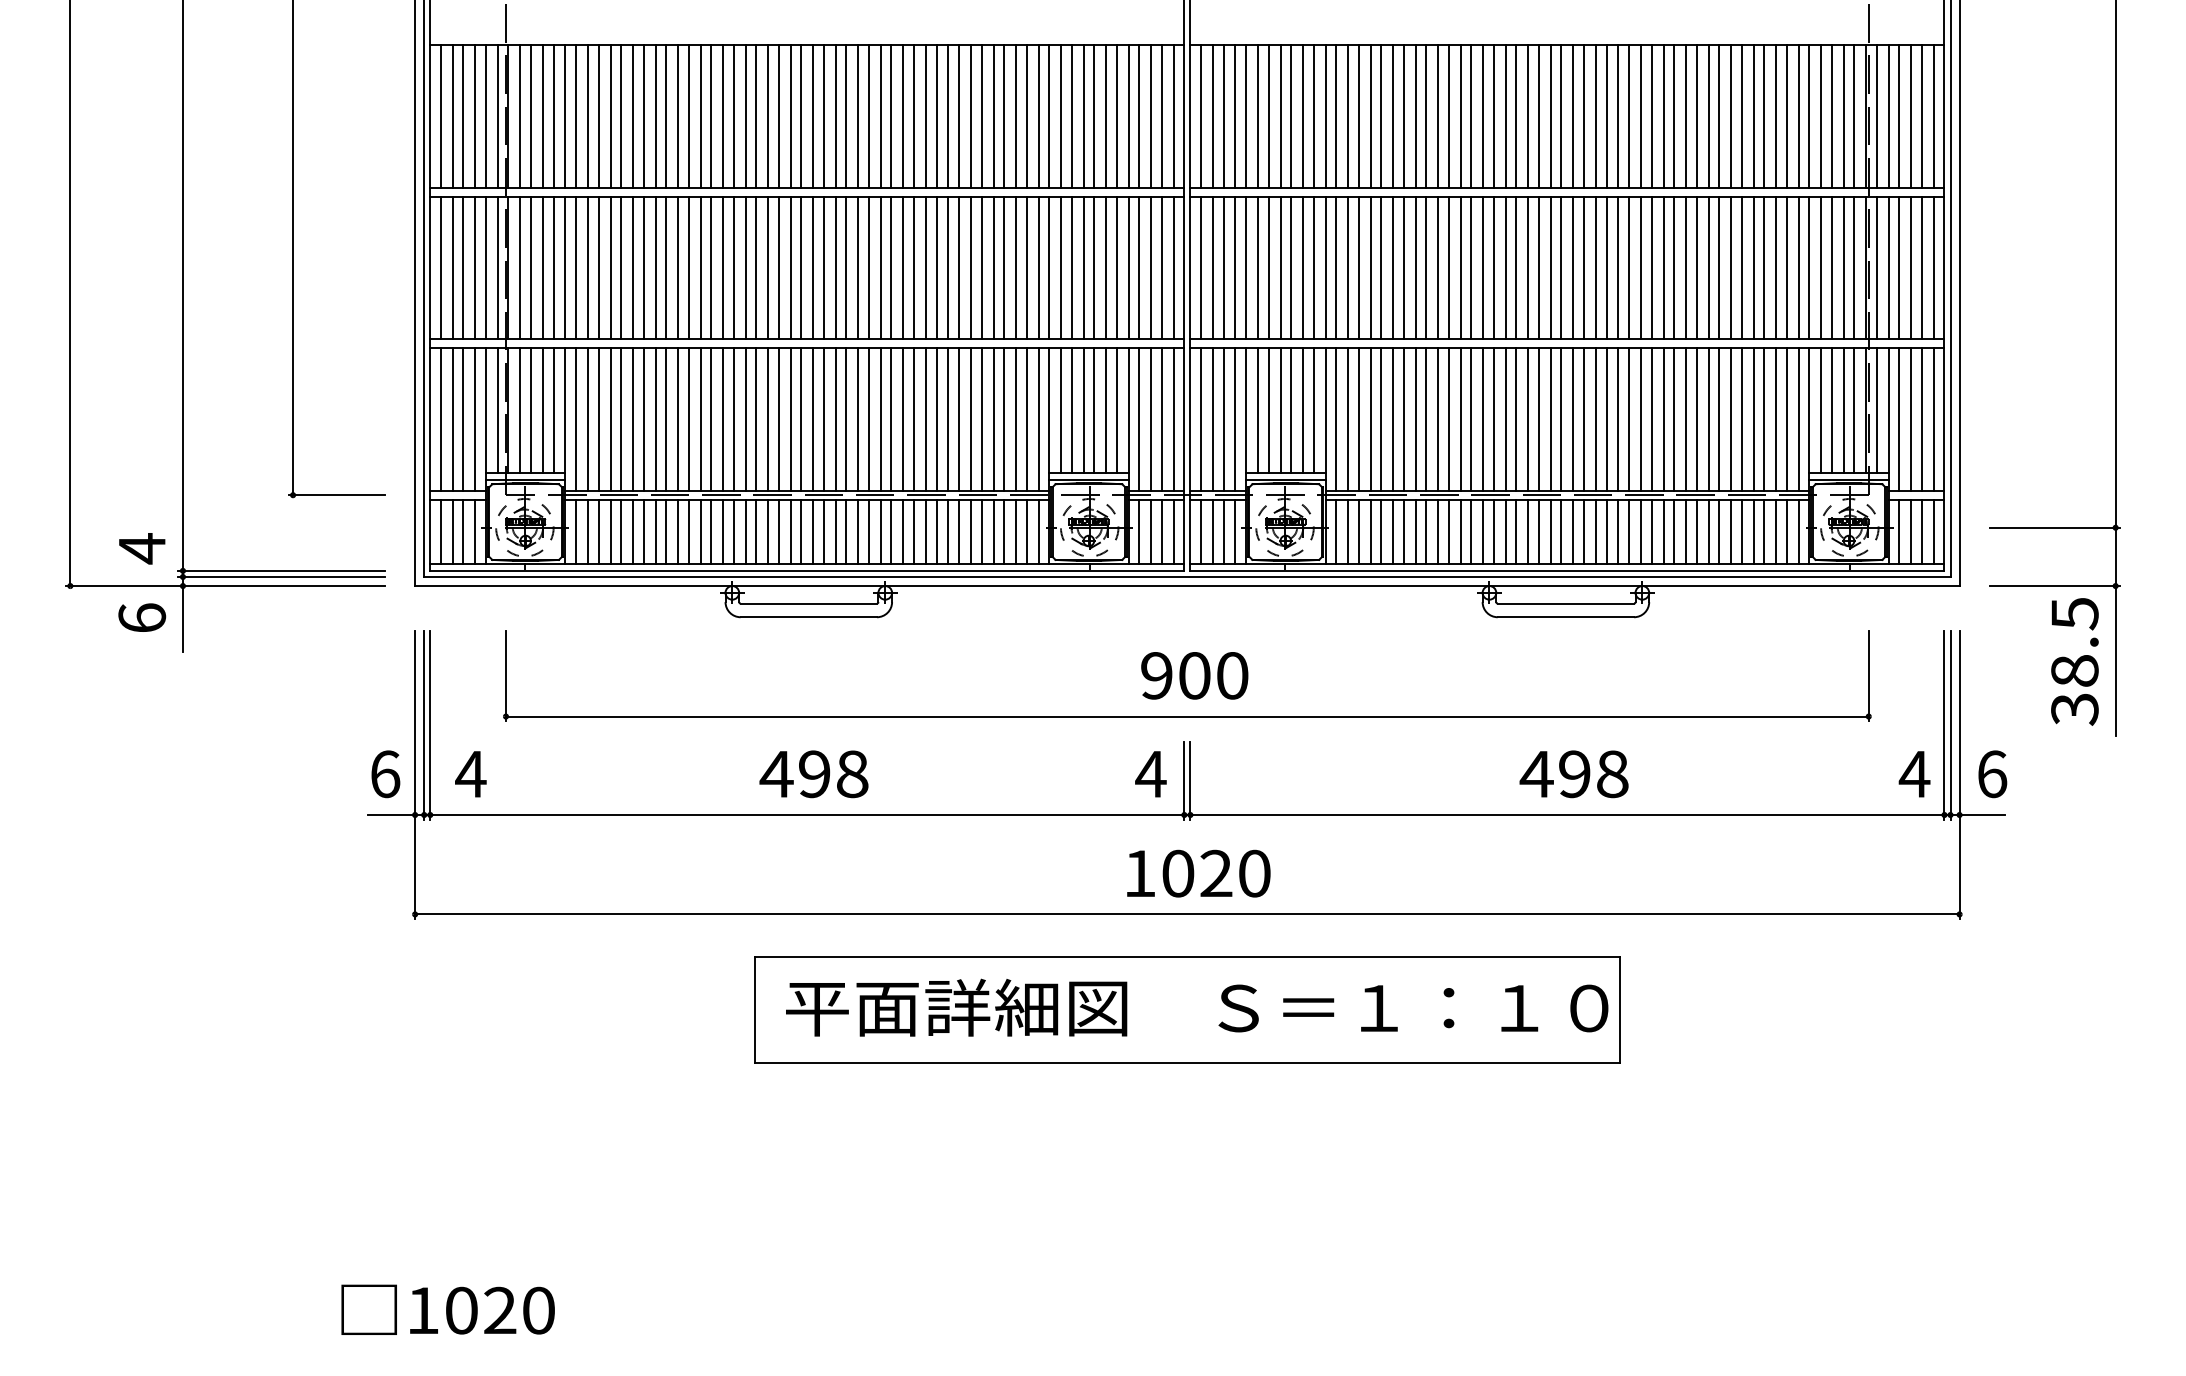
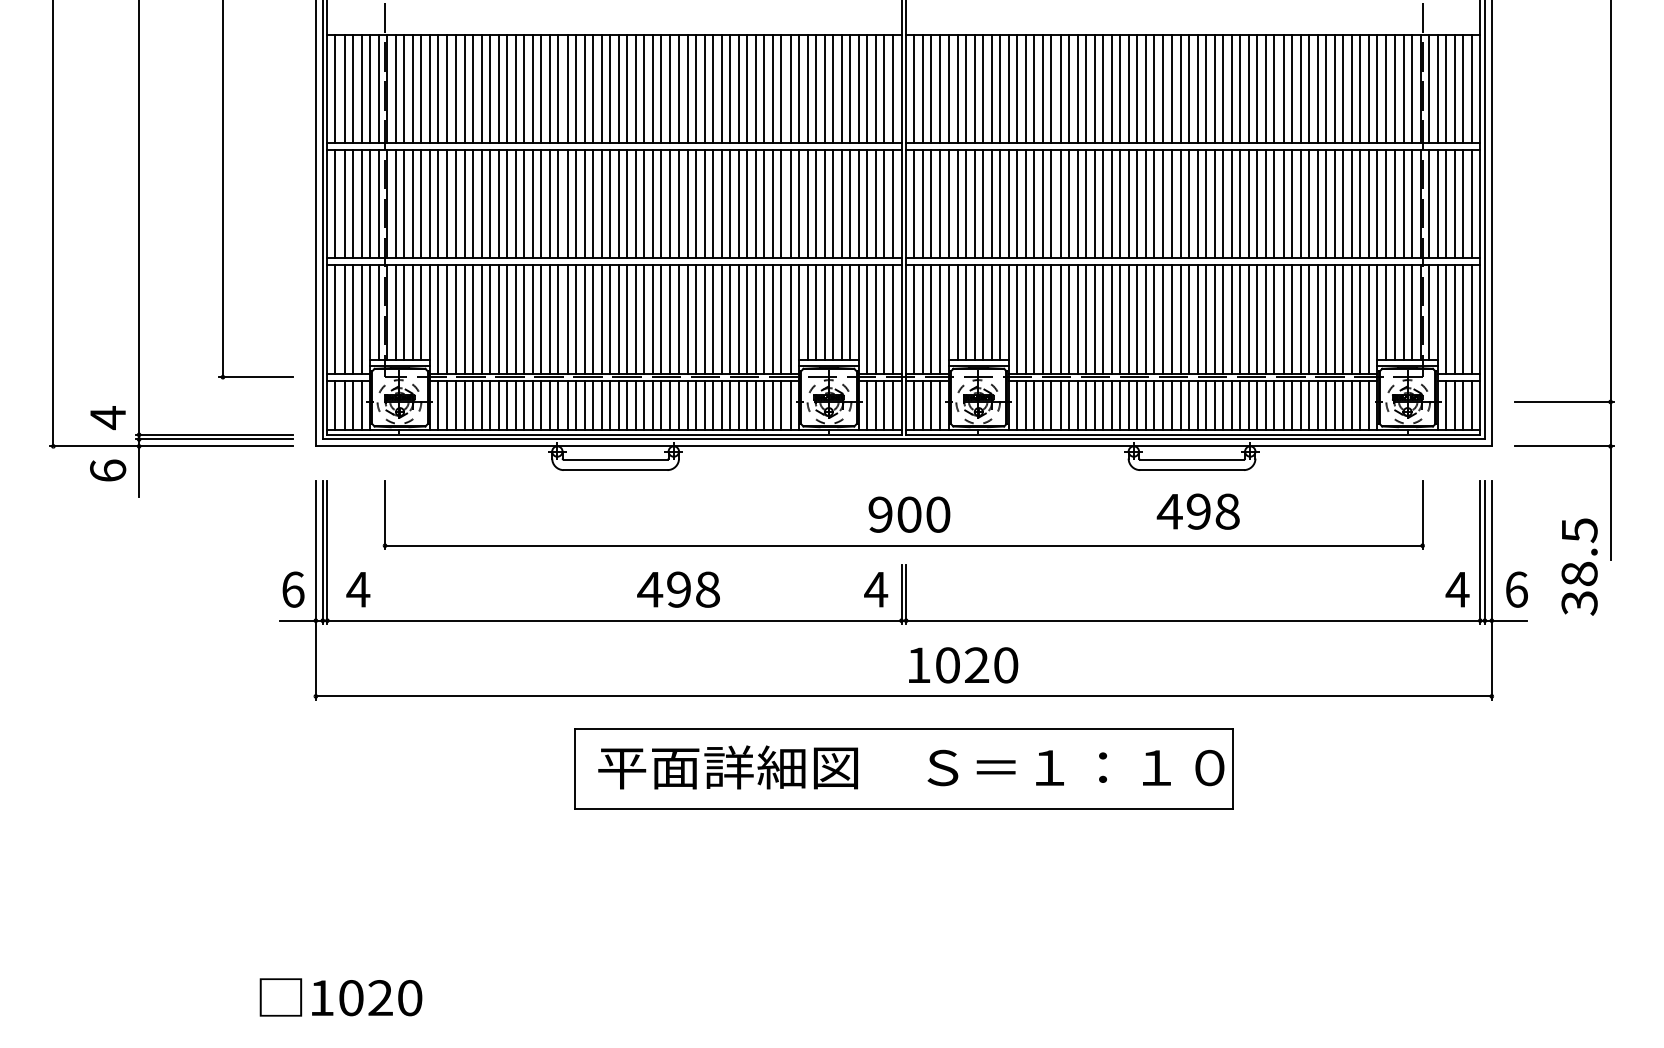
text: (2074, 661) -> (1579, 566), moved
text: (813, 774) -> (678, 589), moved
text: (1573, 774) -> (1197, 511), moved
text: (1198, 873) -> (963, 665), moved

